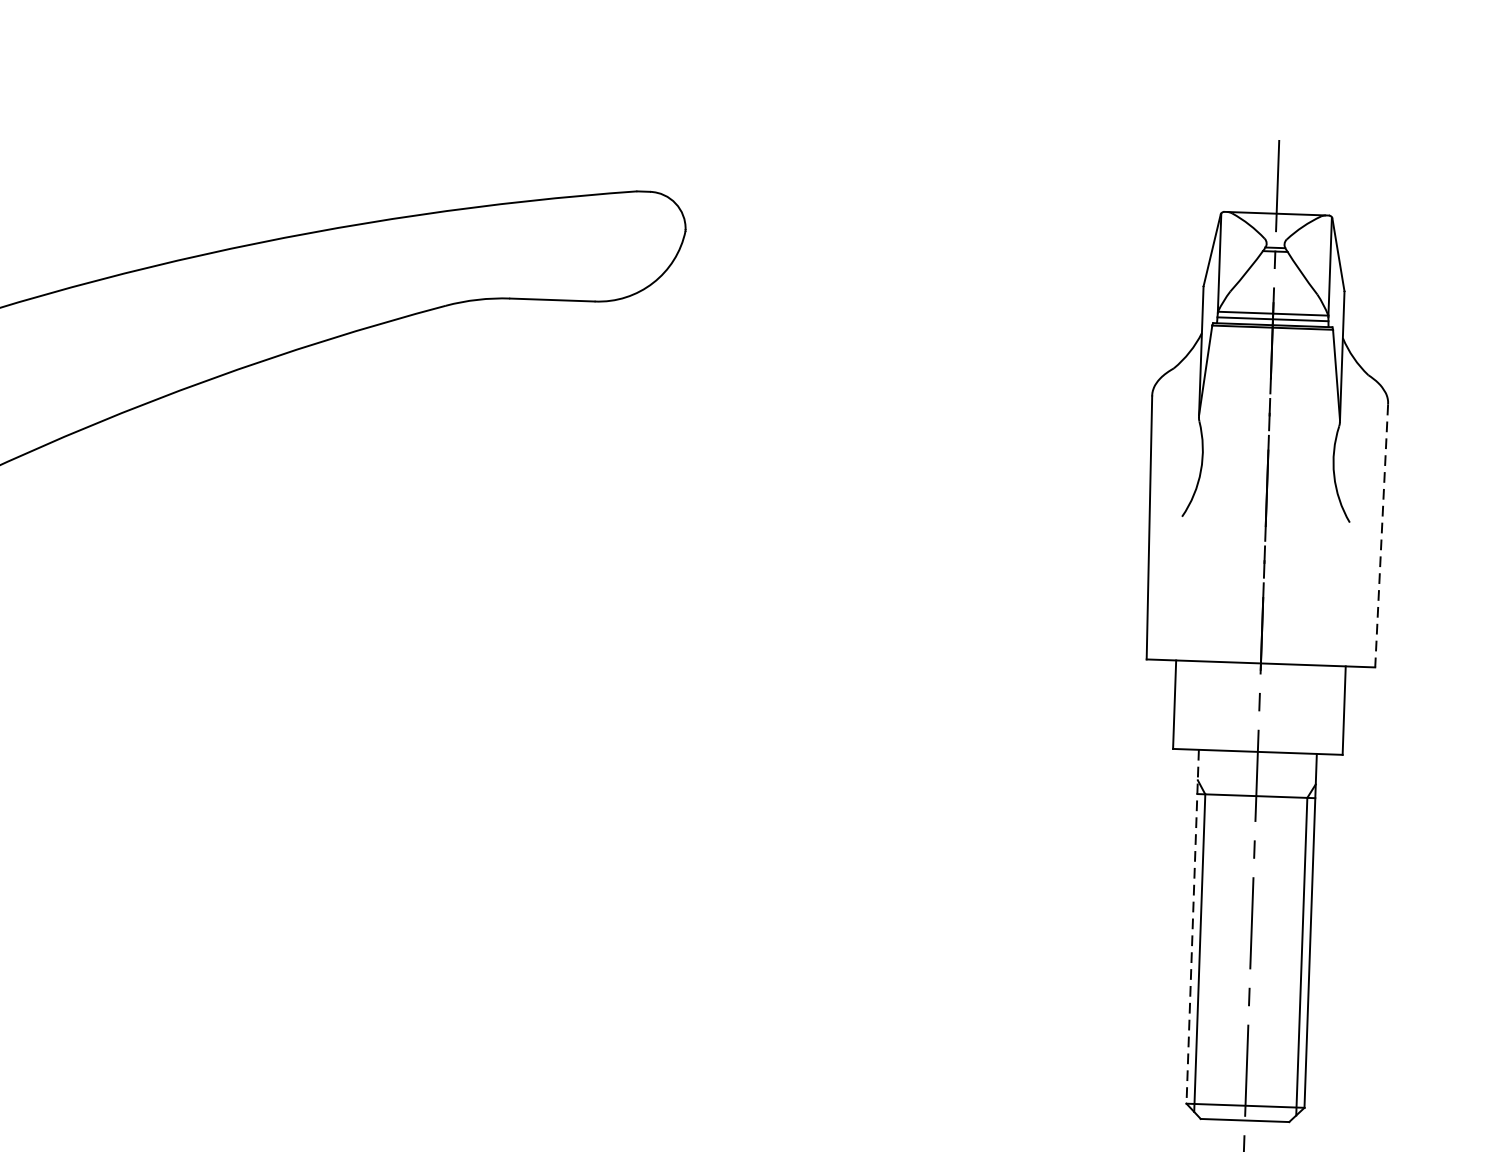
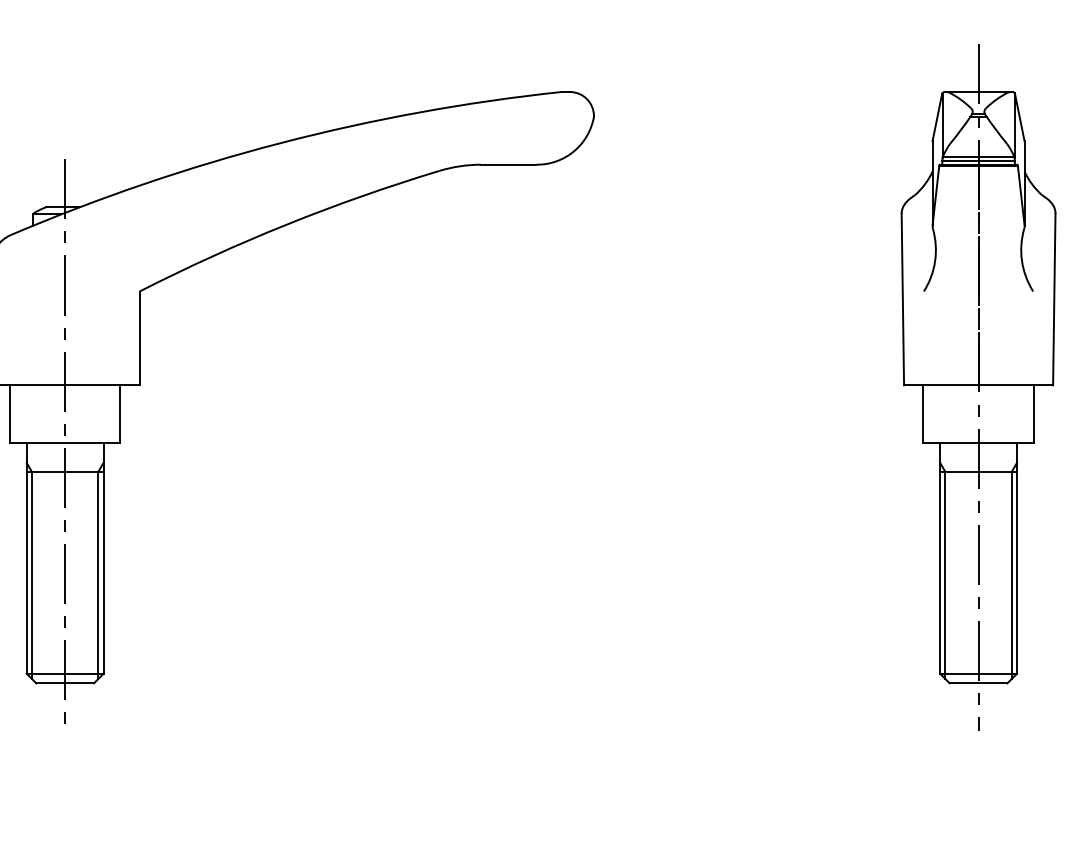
line: (1381, 535) -> (1054, 299), dashed -> solid
line: (1193, 927) -> (940, 558), dashed -> solid

